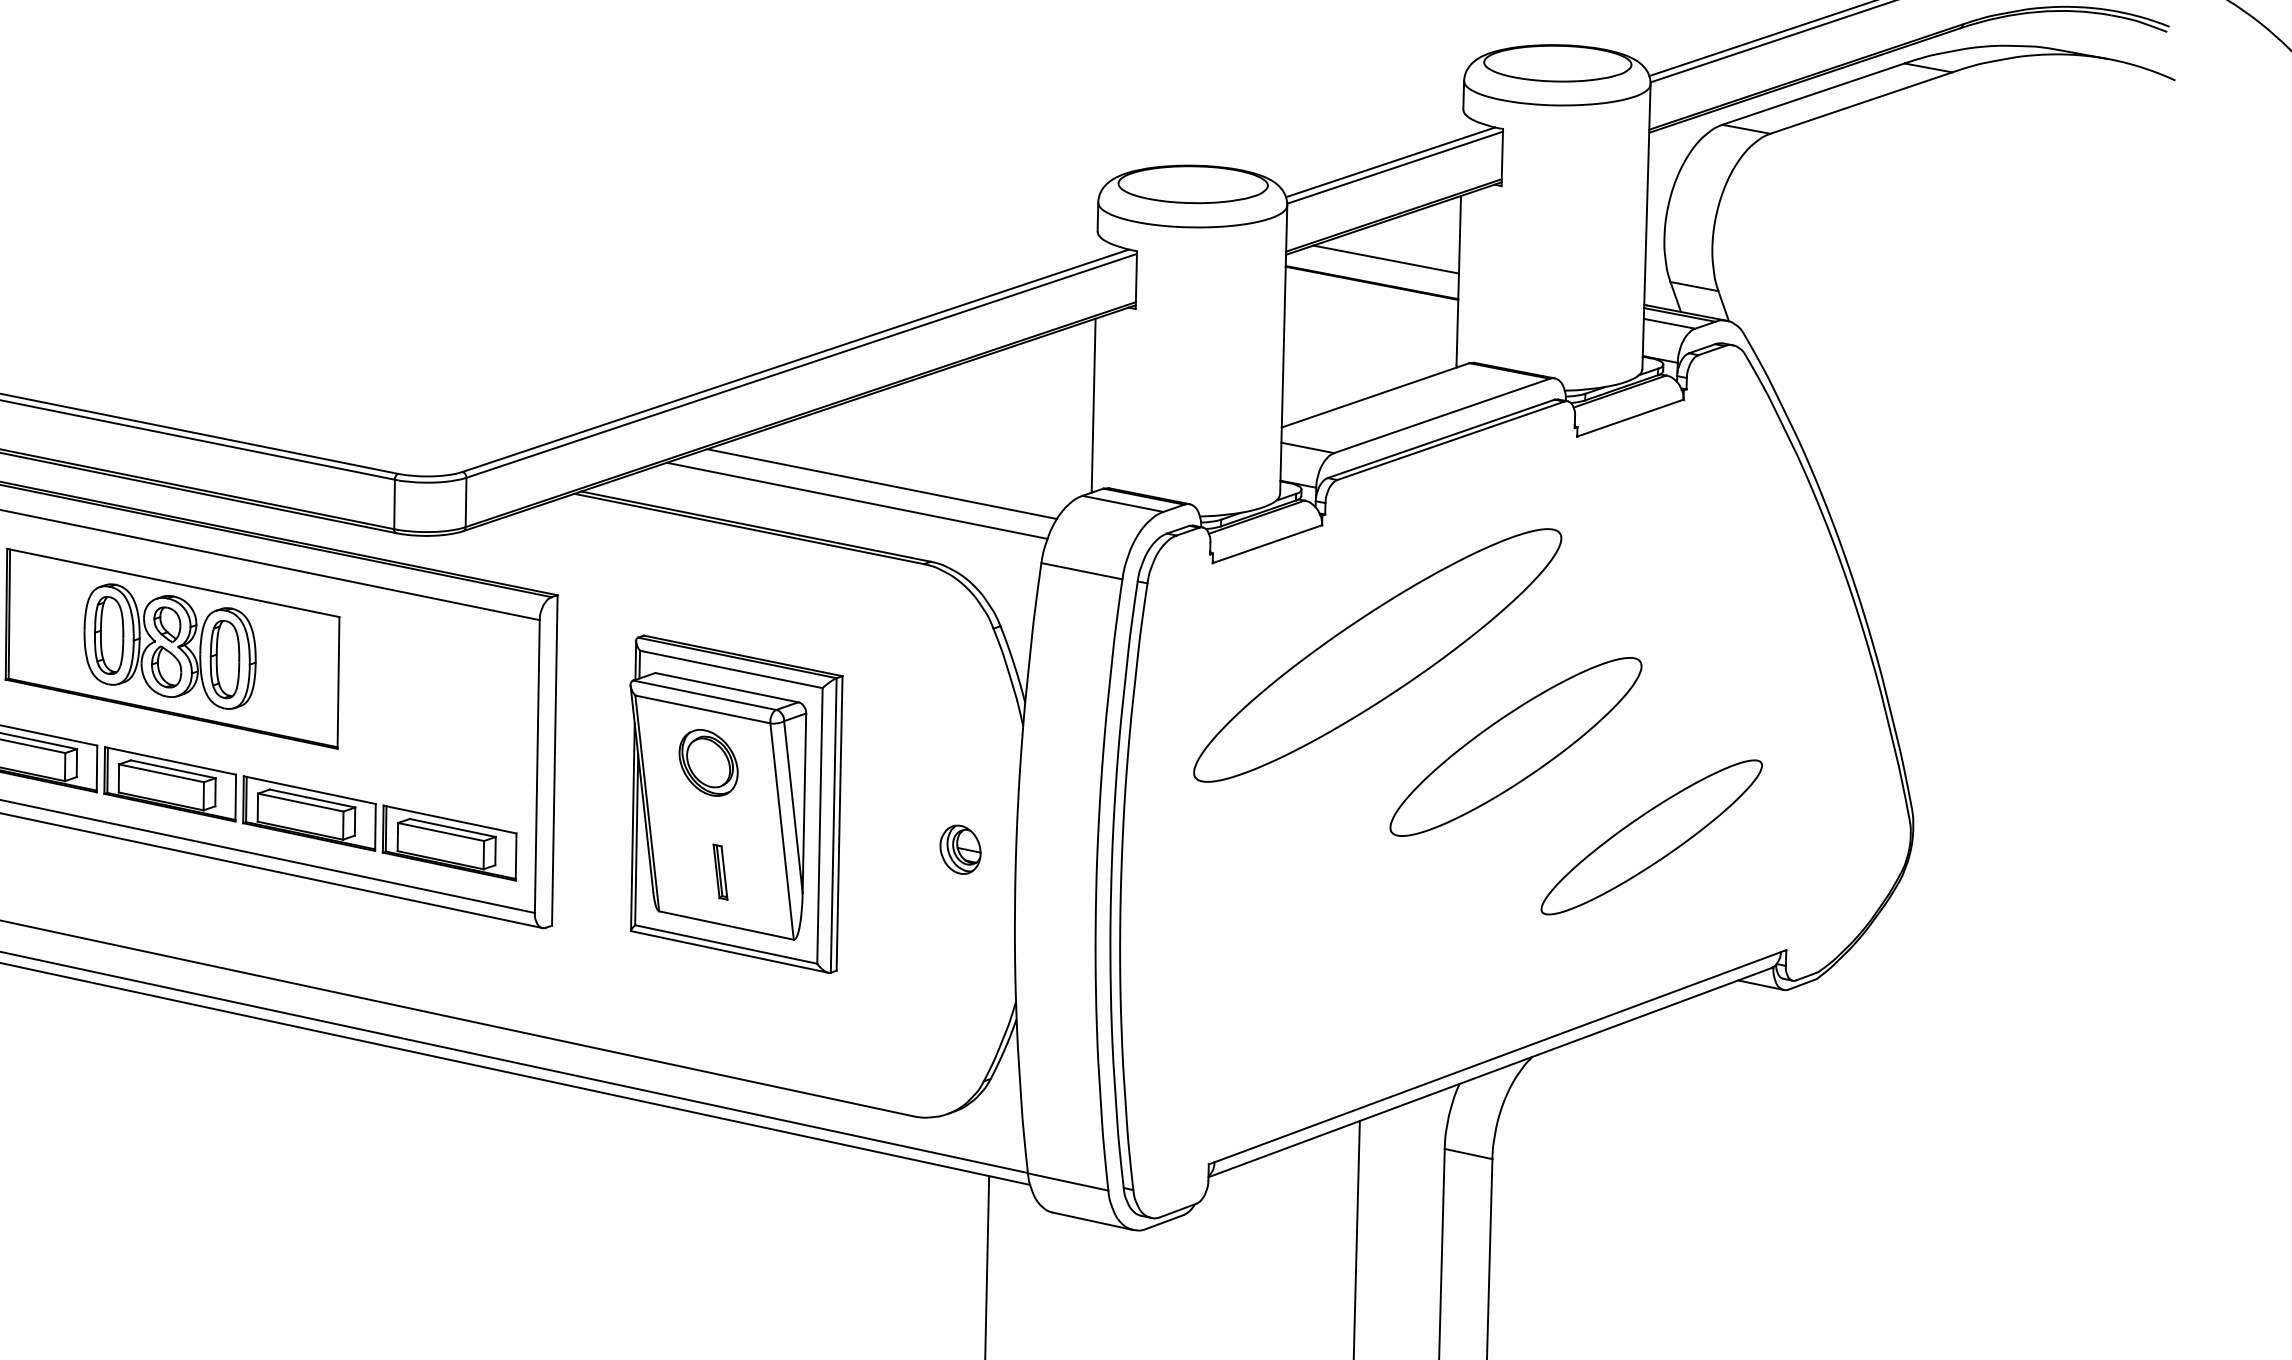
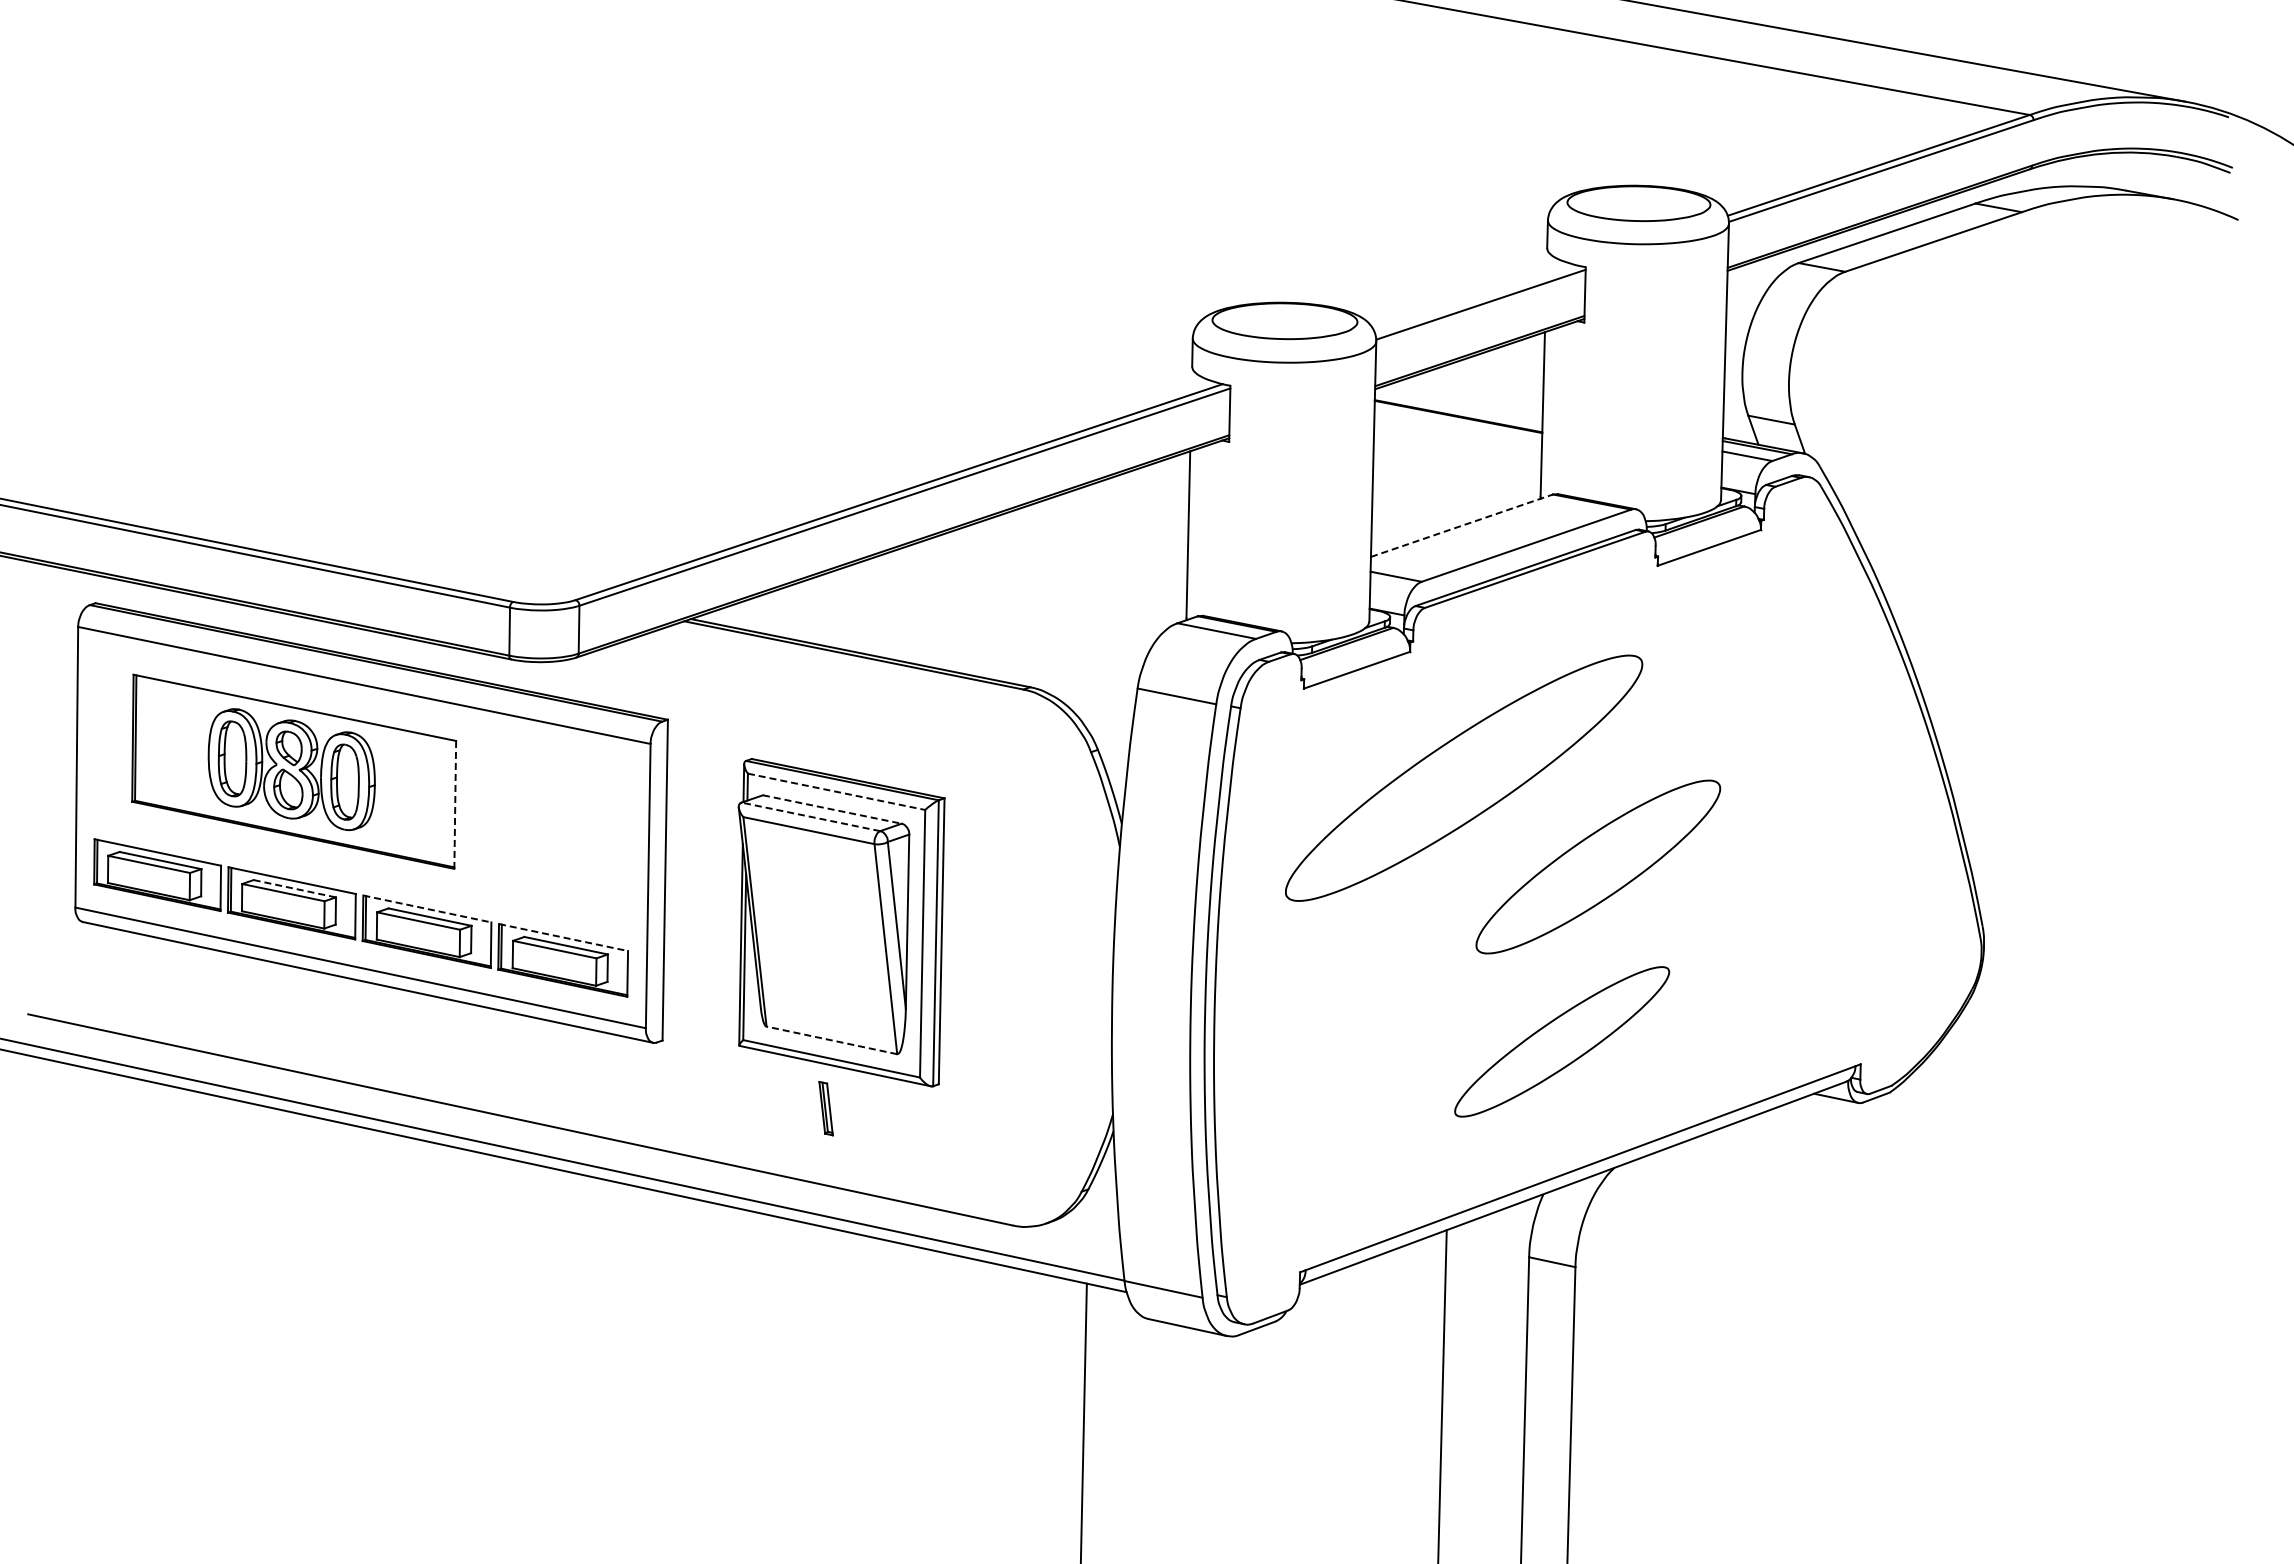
line: (1390, 162) -> (1476, 299), removed
line: (1386, 259) -> (1472, 393), removed
line: (1376, 395) -> (1462, 525), solid -> dashed
line: (881, 483) -> (982, 611), removed
line: (856, 501) -> (958, 628), removed
line: (732, 669) -> (837, 791), solid -> dashed
line: (338, 682) -> (455, 804), solid -> dashed
line: (727, 687) -> (832, 809), solid -> dashed
line: (704, 694) -> (810, 816), solid -> dashed
part: (708, 762) -> (814, 882), removed
line: (173, 769) -> (295, 888), solid -> dashed
line: (309, 790) -> (427, 909), solid -> dashed
line: (450, 819) -> (563, 937), solid -> dashed
part: (1652, 837) -> (1562, 1041), moved
part: (959, 849) -> (1058, 966), removed
part: (719, 872) -> (825, 1108), moved
line: (726, 925) -> (831, 1040), solid -> dashed

